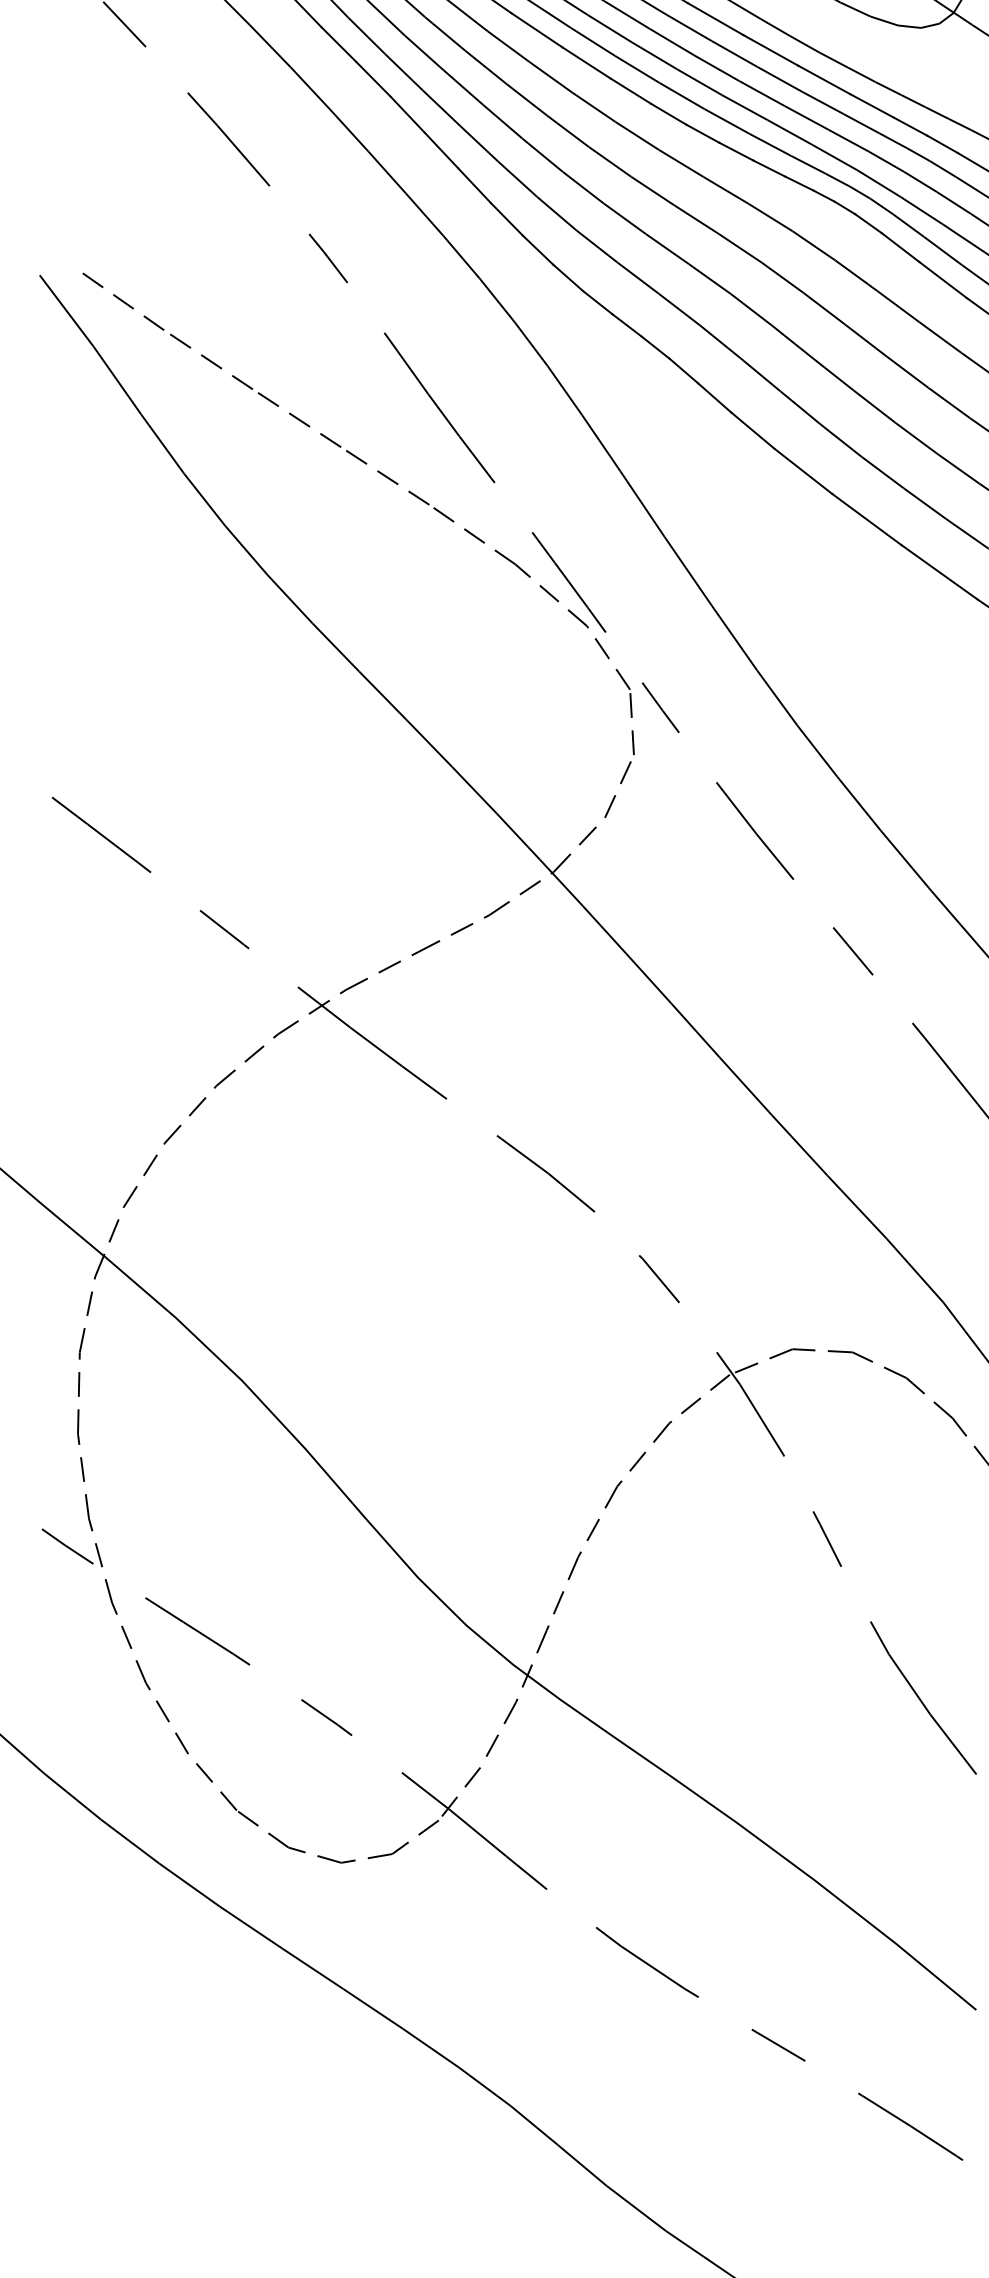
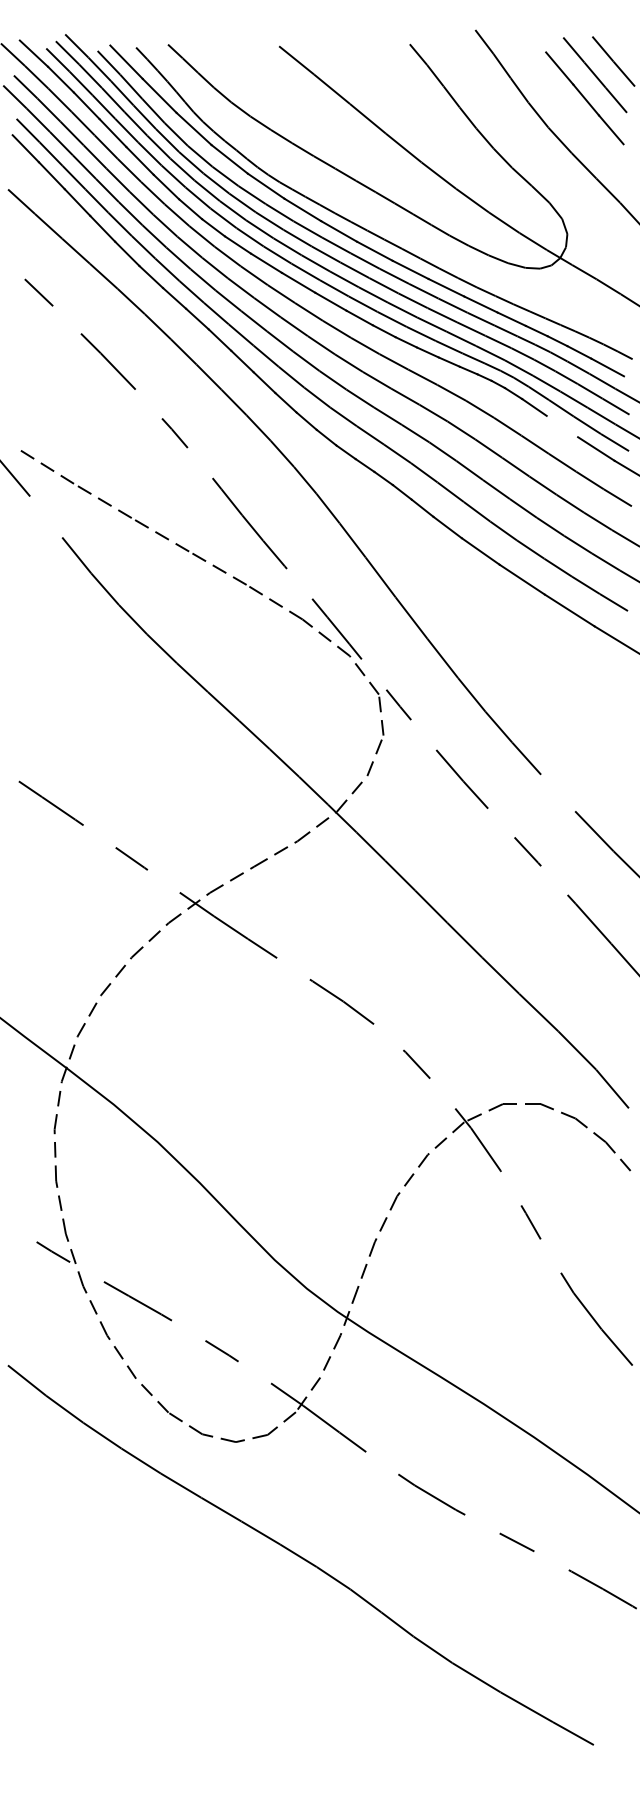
line: (943, 280) -> (562, 426), removed
line: (117, 379) -> (46, 516), removed
line: (906, 859) -> (558, 792), removed

